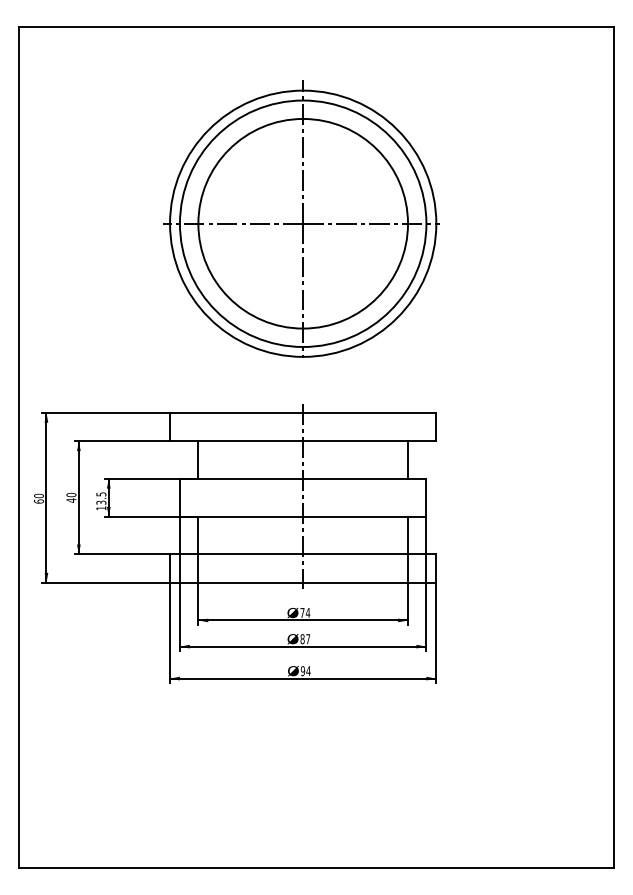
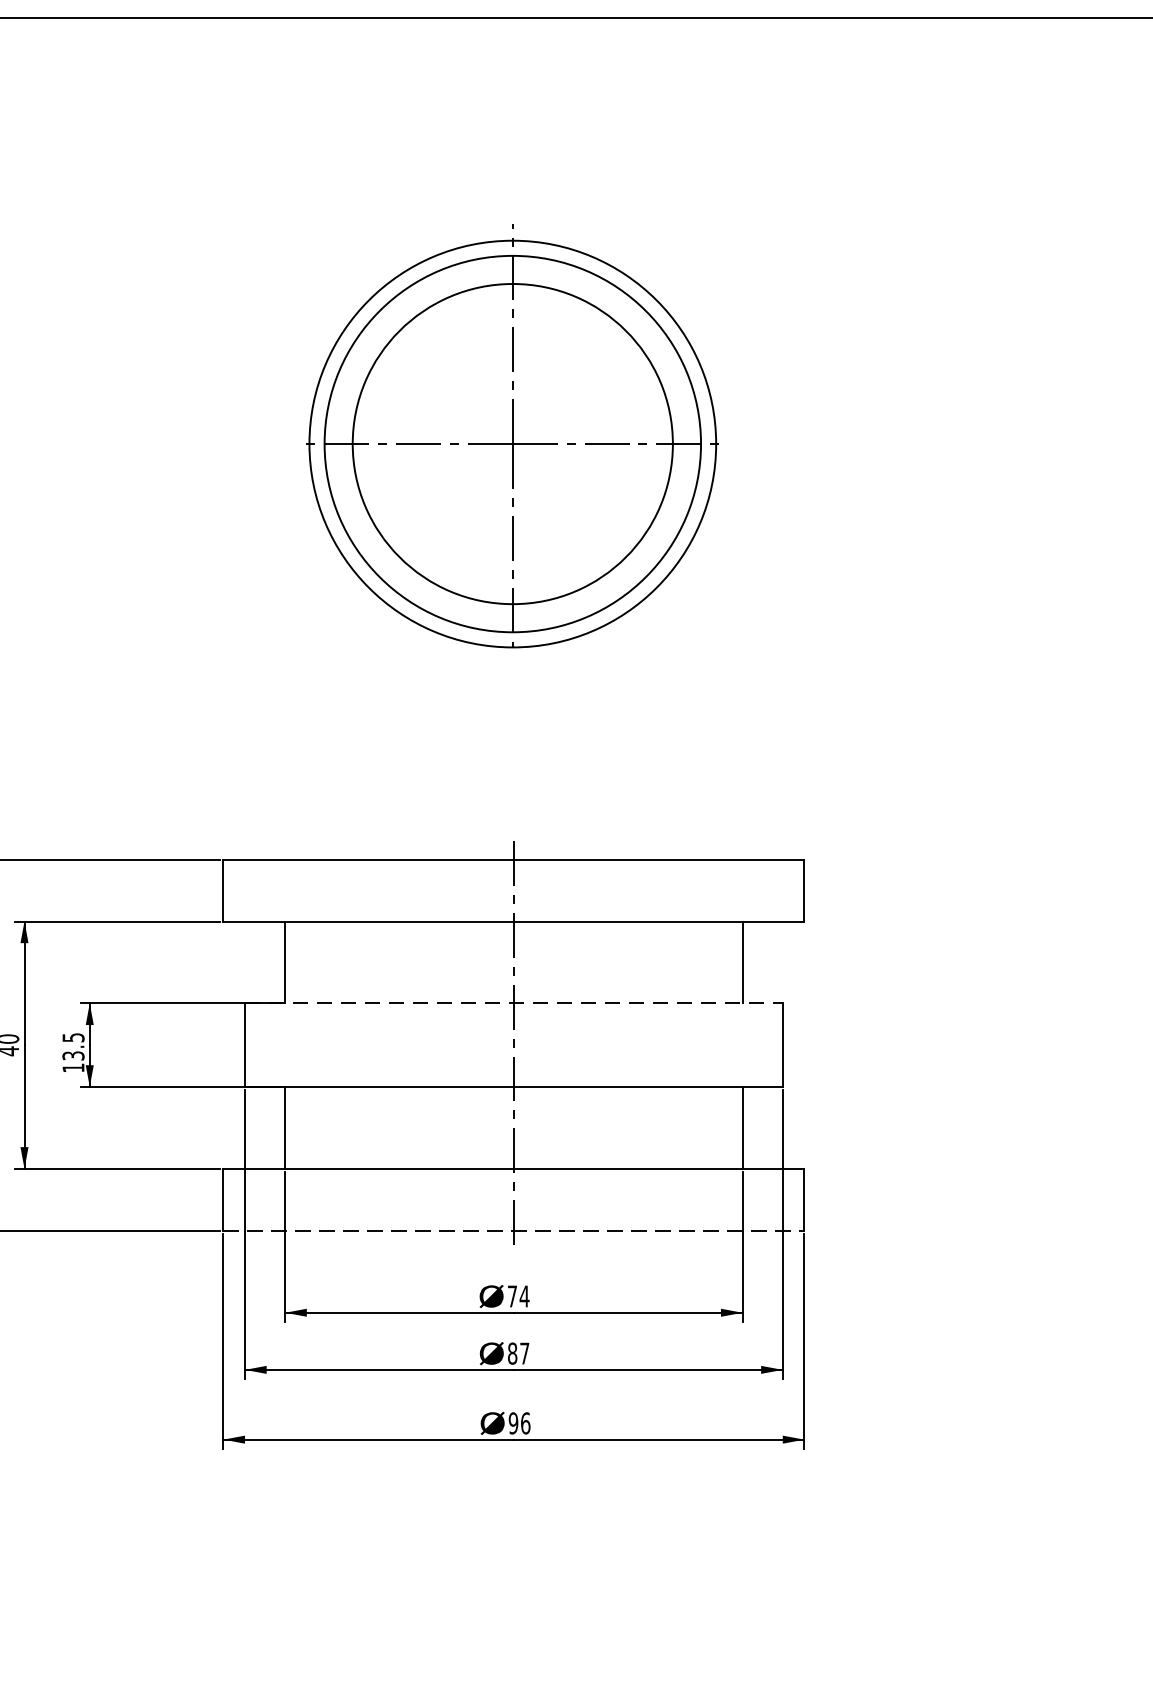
part: (301, 218) -> (510, 435), size x0.7
line: (303, 478) -> (514, 1003), solid -> dashed
line: (303, 582) -> (514, 1229), solid -> dashed
text: (308, 671) -> (525, 1424), 94 -> 96

